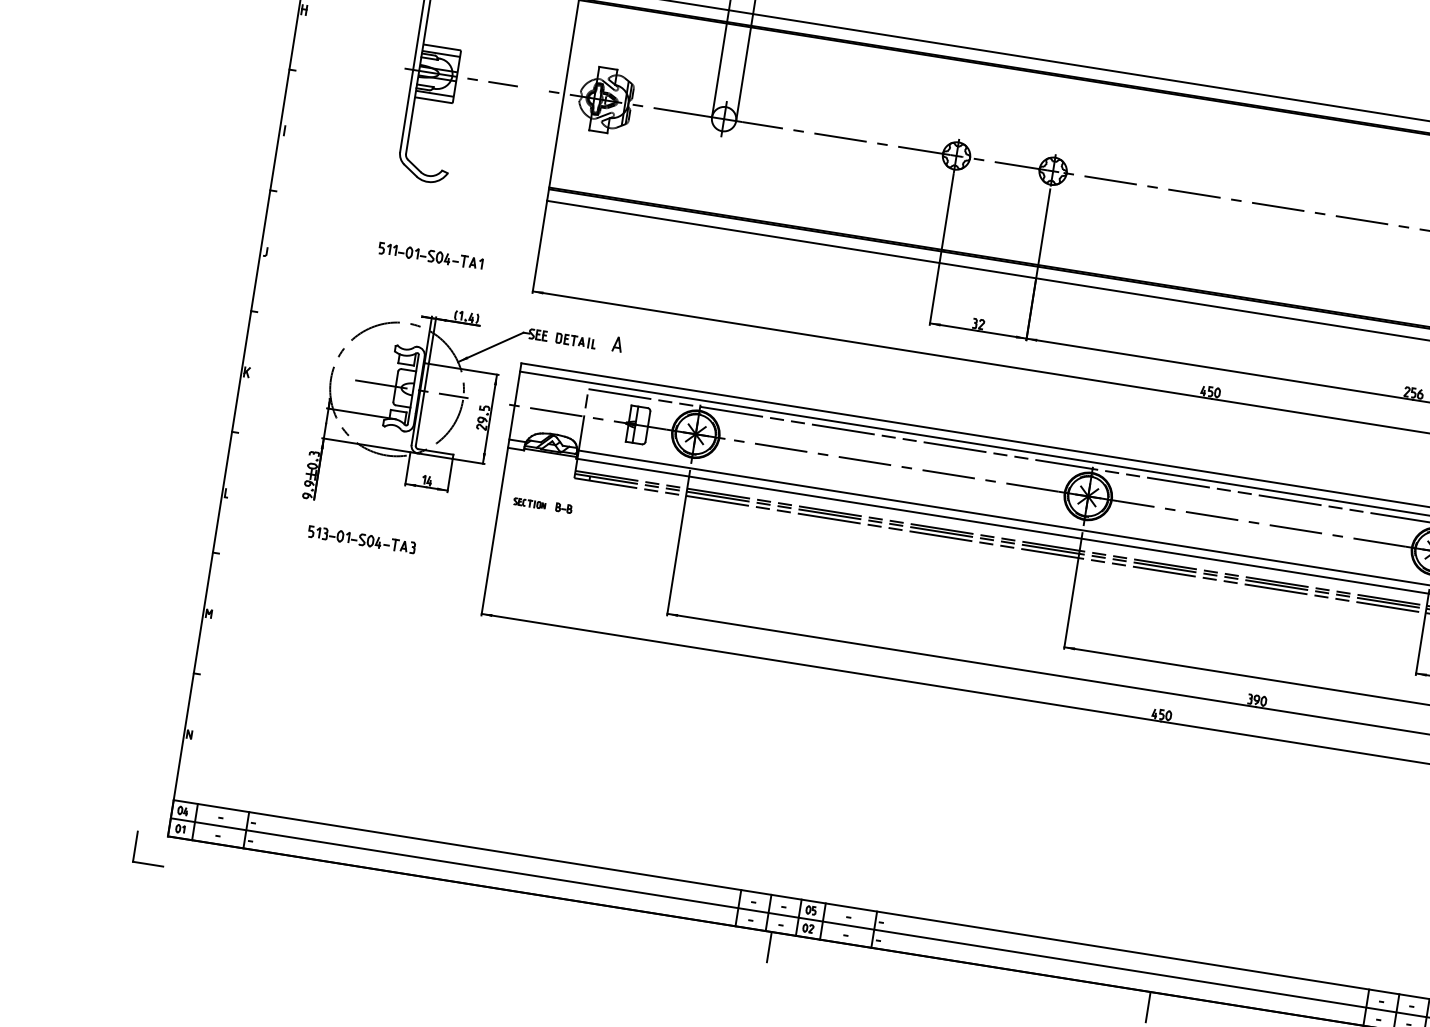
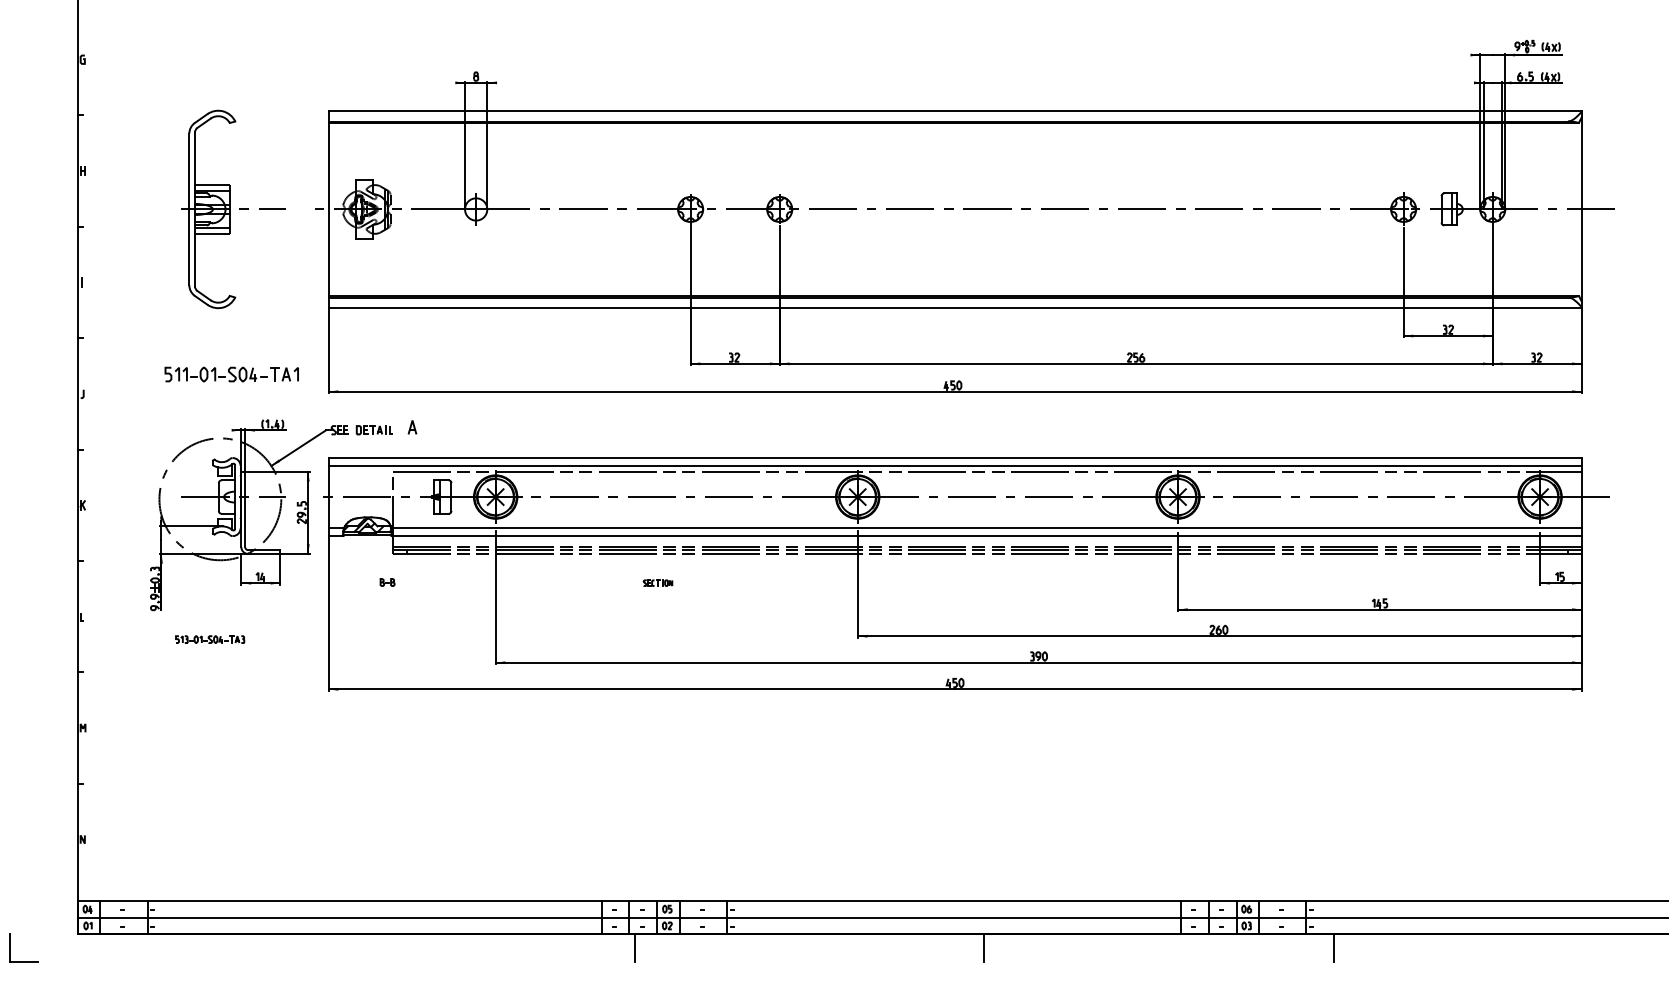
part: (430, 256) -> (231, 374), size x1.4
part: (529, 502) -> (657, 582), moved
part: (361, 539) -> (209, 639), size x0.7
part: (135, 846) -> (10, 947), moved

